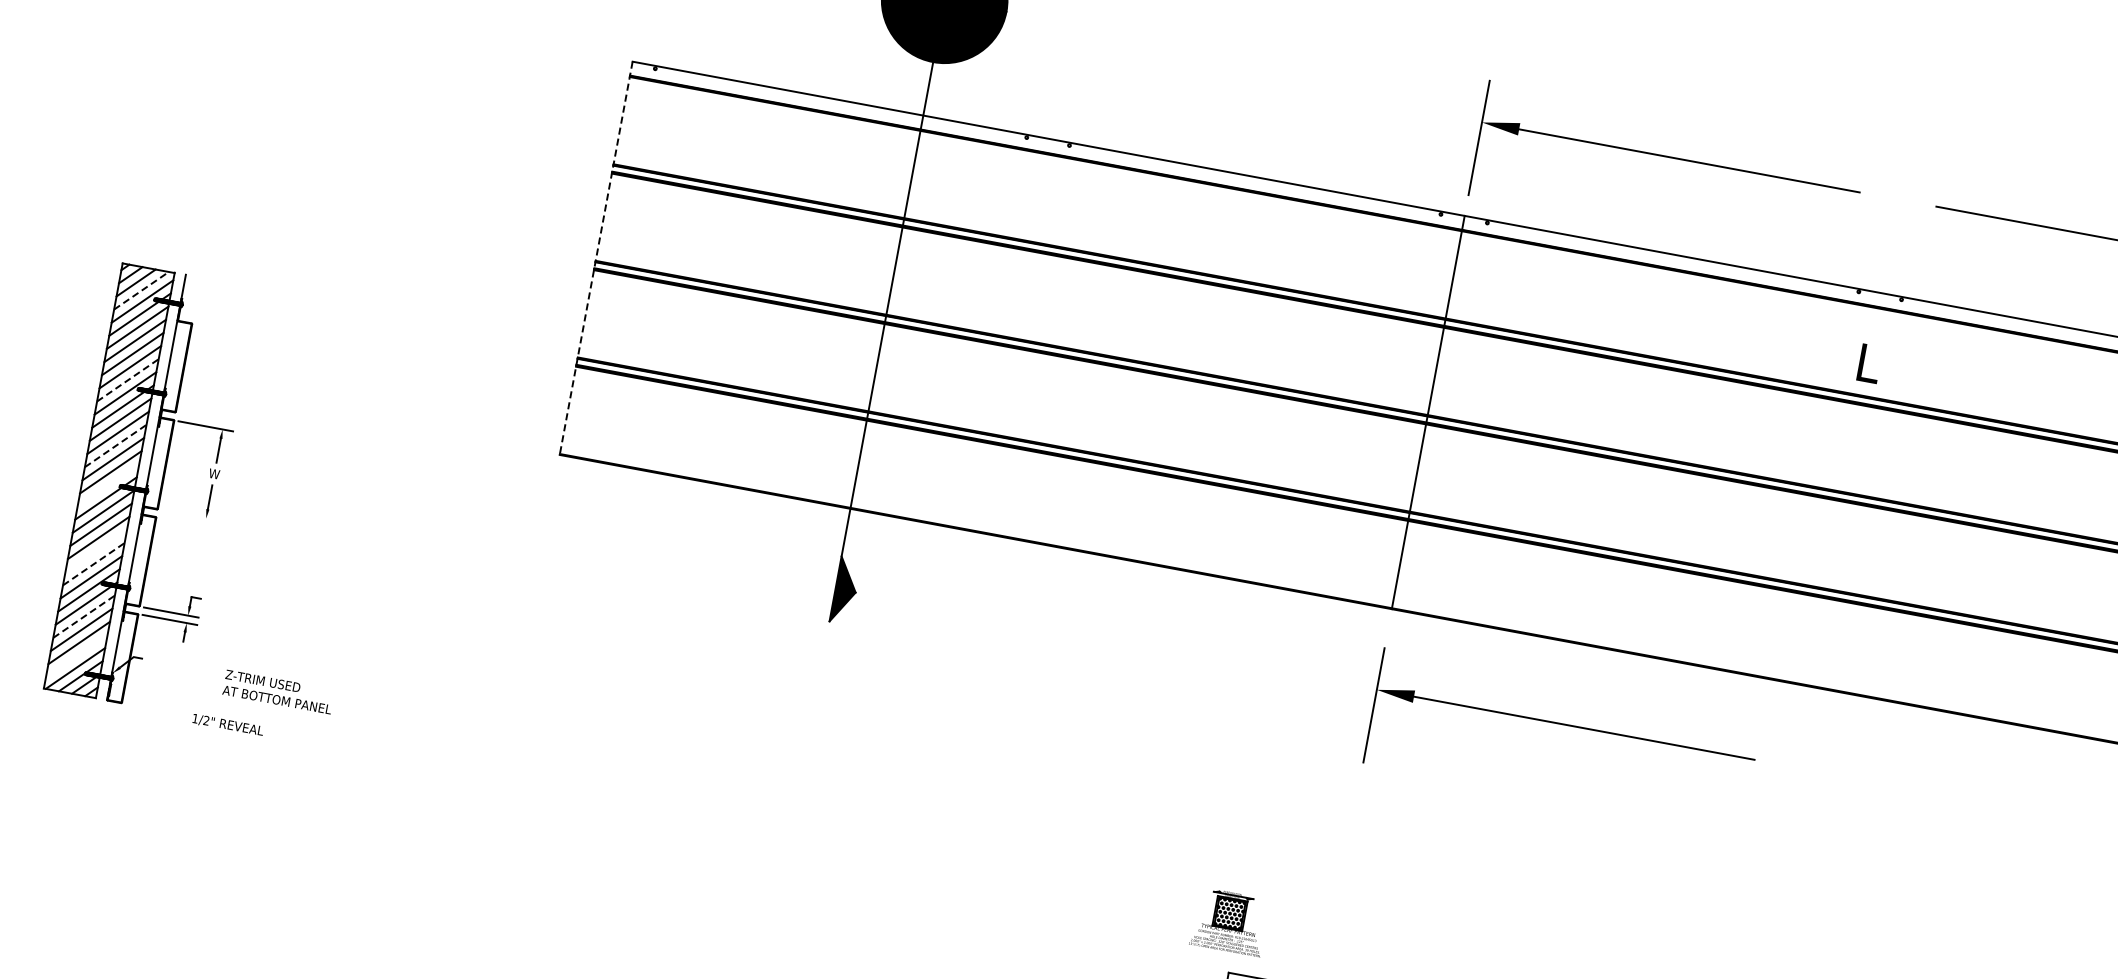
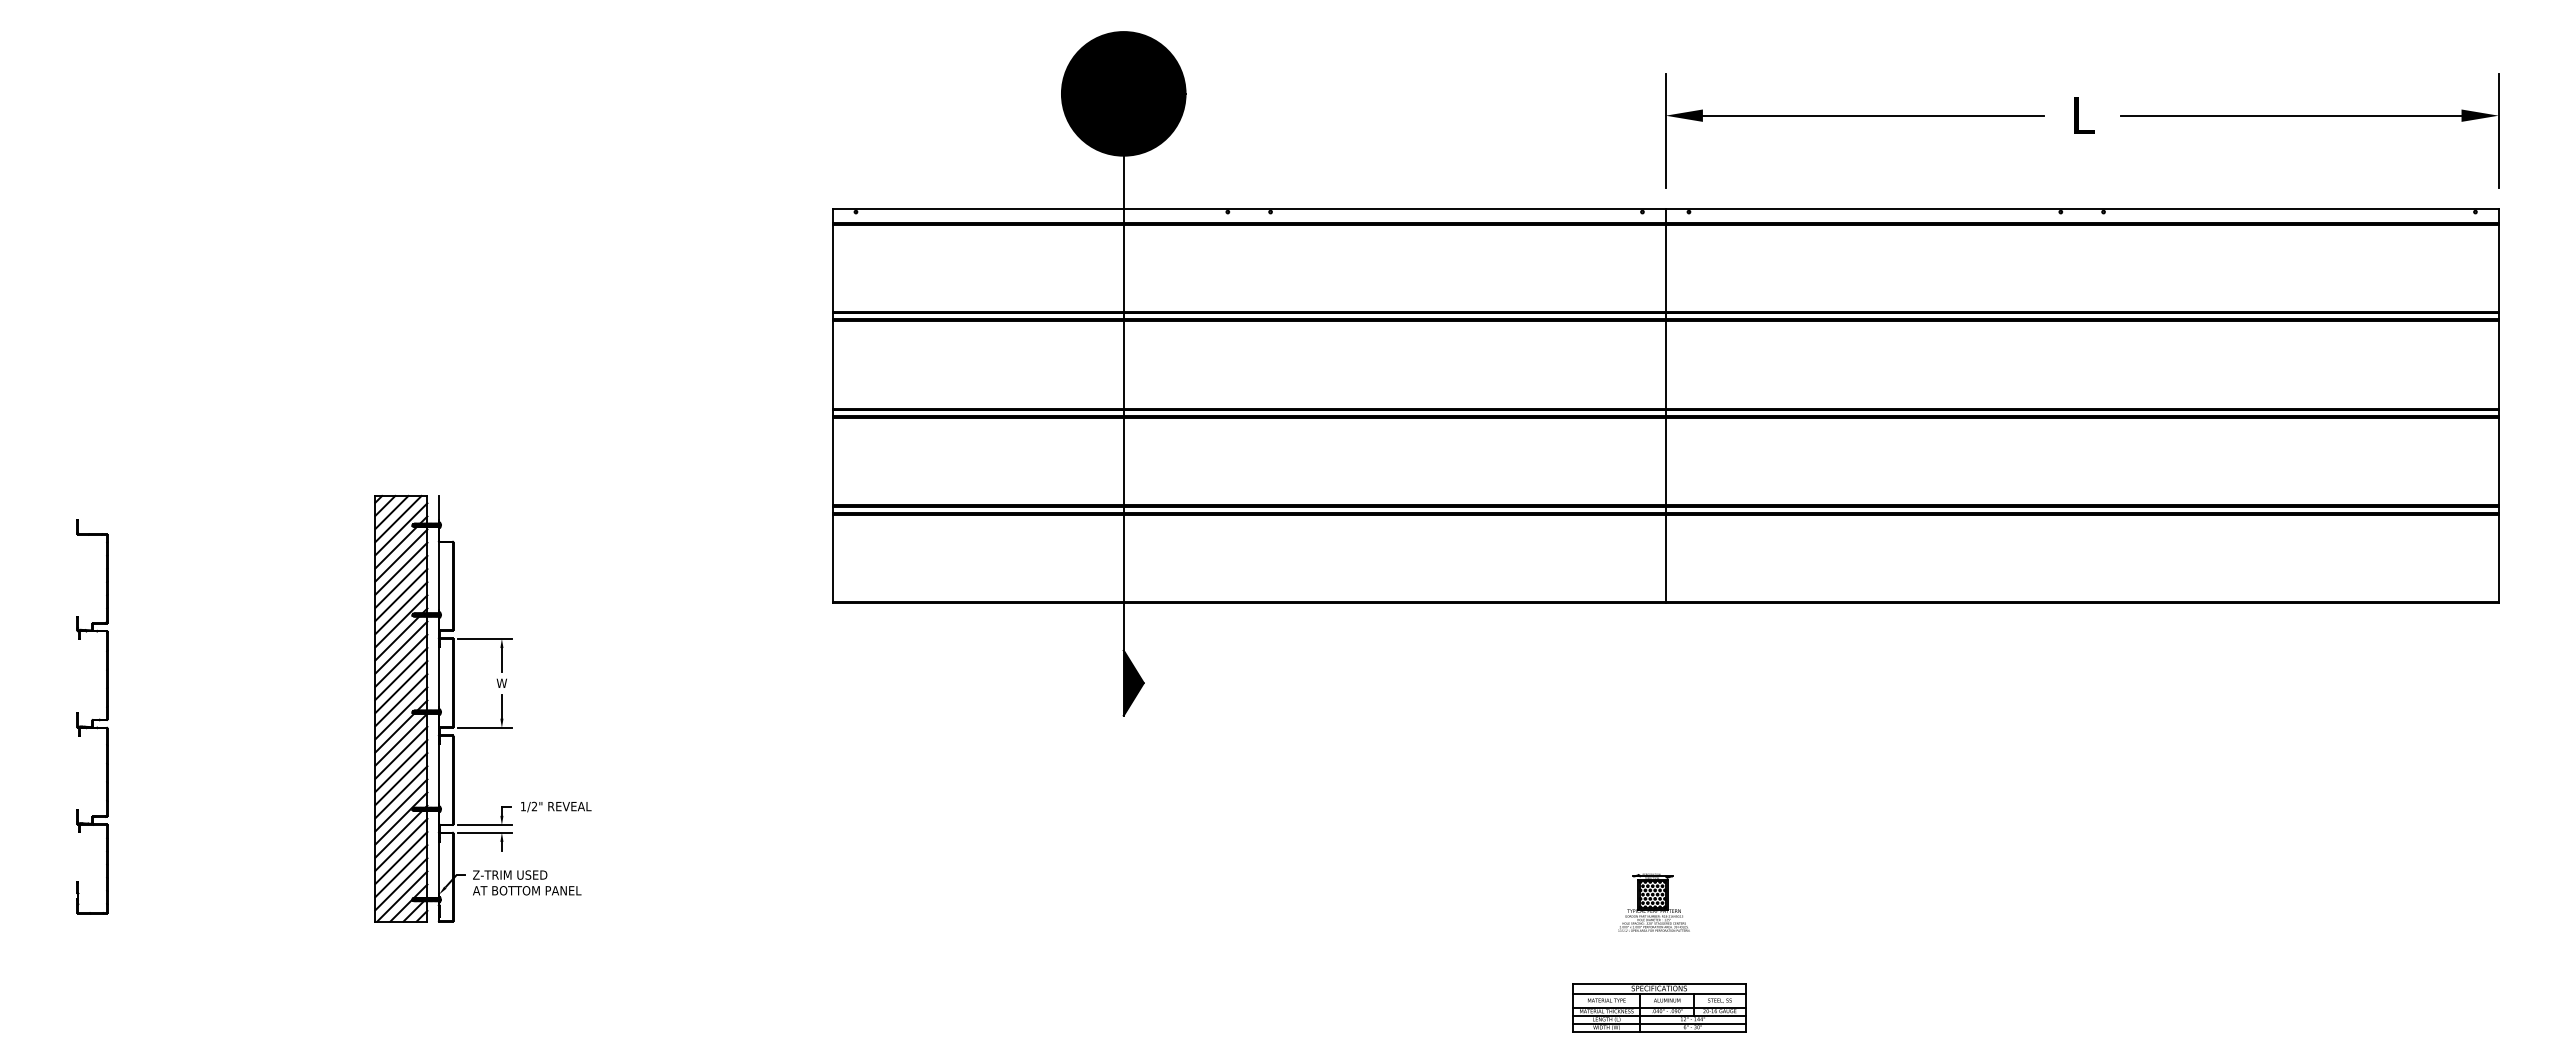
line: (595, 258) -> (832, 406), dashed -> solid
line: (141, 291) -> (398, 519), dashed -> solid
text: (1870, 363) -> (2084, 115), moved
line: (127, 380) -> (401, 608), dashed -> solid
line: (115, 445) -> (401, 673), dashed -> solid
line: (108, 485) -> (401, 713), added
line: (188, 515) -> (484, 728), added
line: (96, 551) -> (401, 779), added
line: (93, 564) -> (401, 792), dashed -> solid
line: (84, 616) -> (401, 844), dashed -> solid
line: (76, 656) -> (401, 884), added
text: (279, 691) -> (527, 882), moved
text: (228, 724) -> (556, 806), moved
part: (1565, 725) -> (1854, 684), removed
part: (1229, 921) -> (1653, 902), moved

